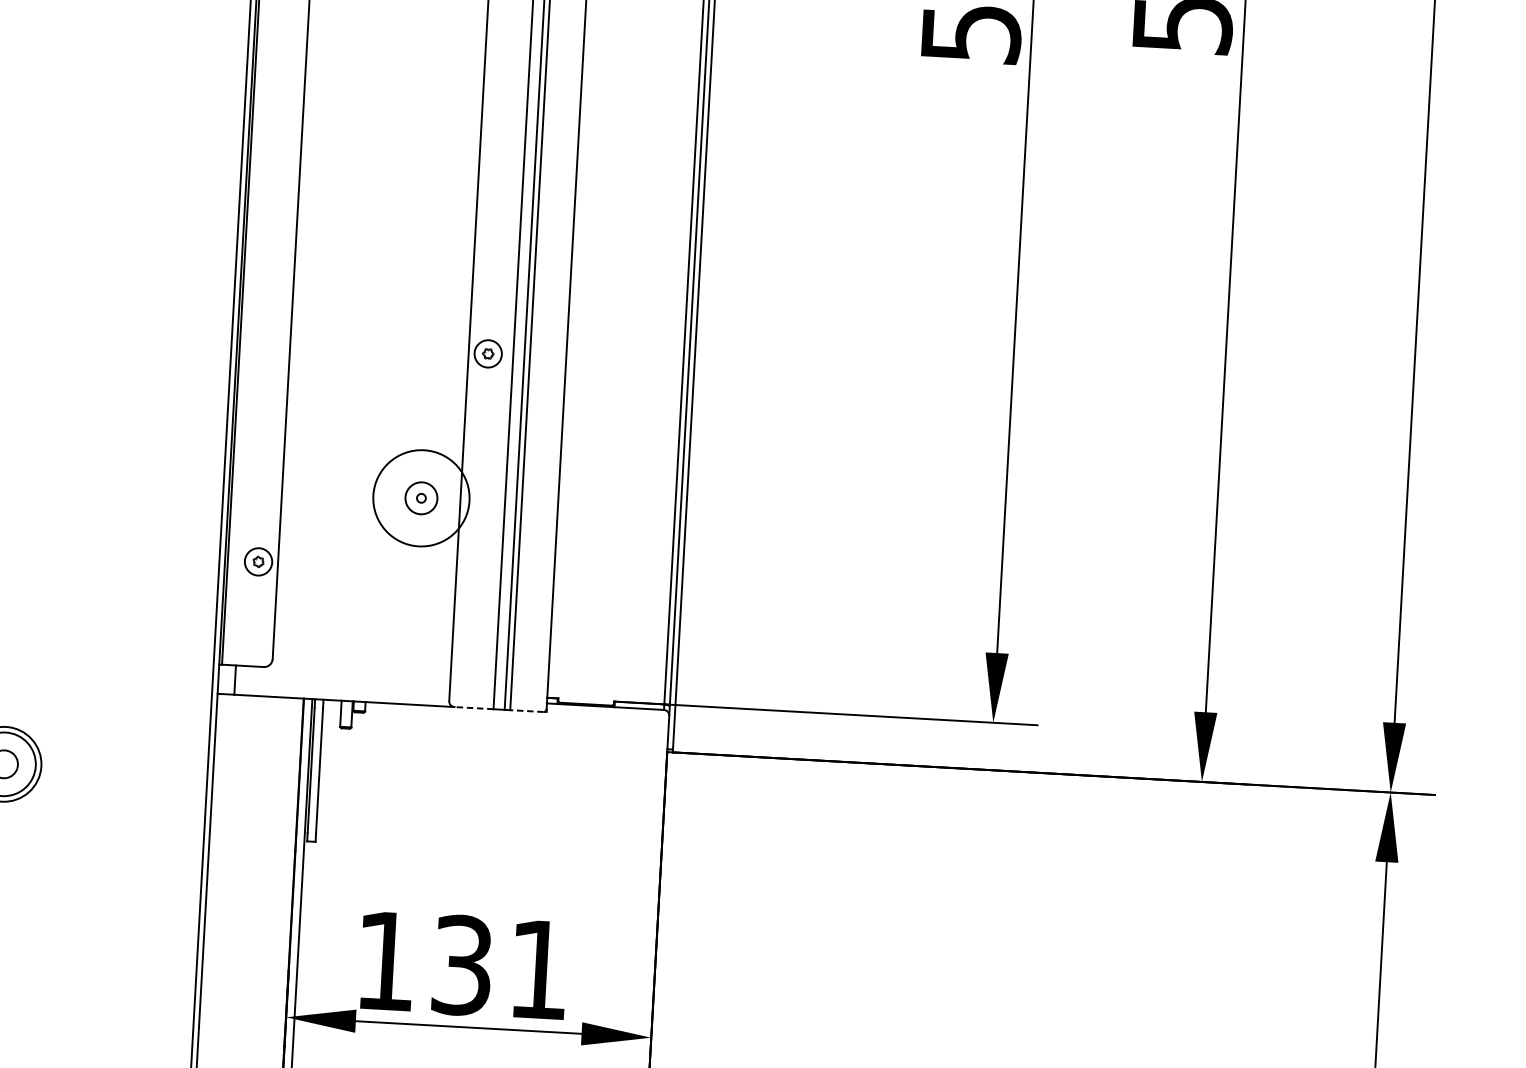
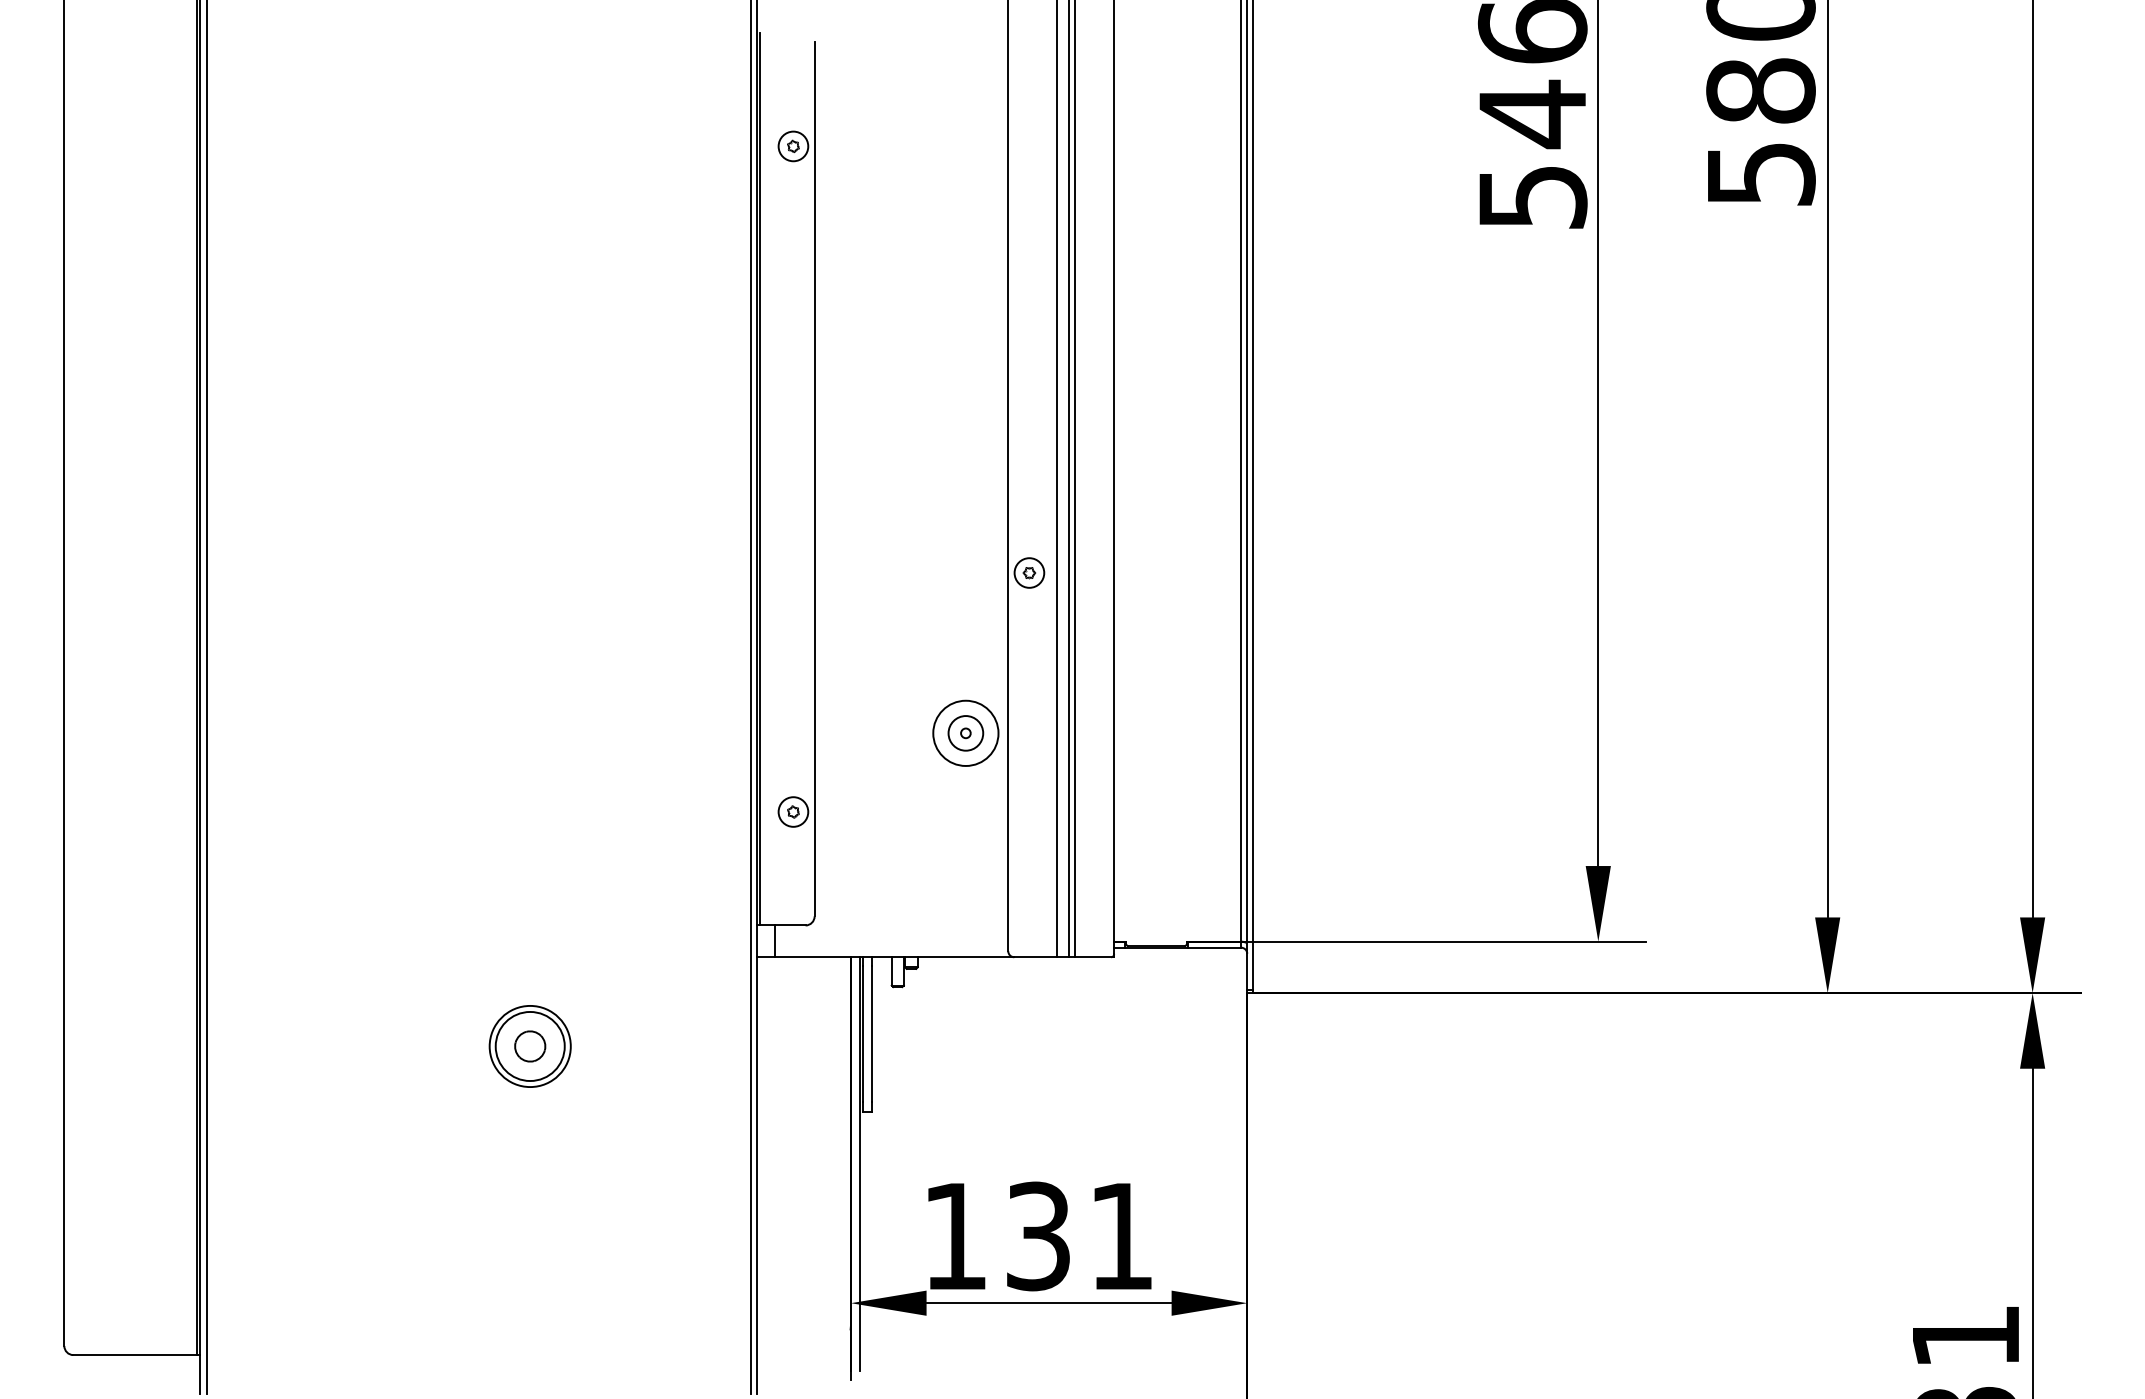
circle: (421, 497) -> (965, 732), size x0.62
line: (473, 708) -> (1034, 957), dashed -> solid
line: (526, 711) -> (1092, 957), dashed -> solid

